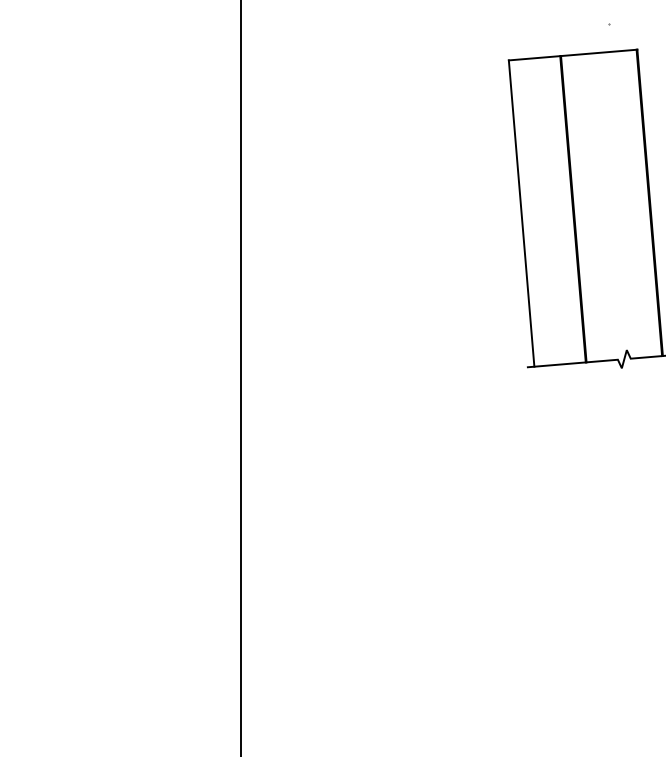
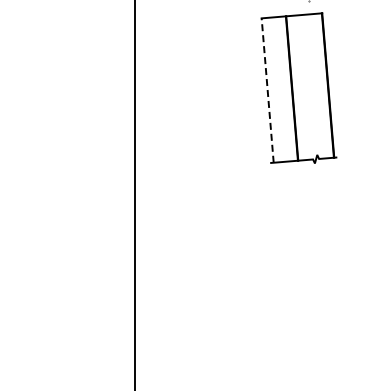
line: (521, 213) -> (267, 90), solid -> dashed

